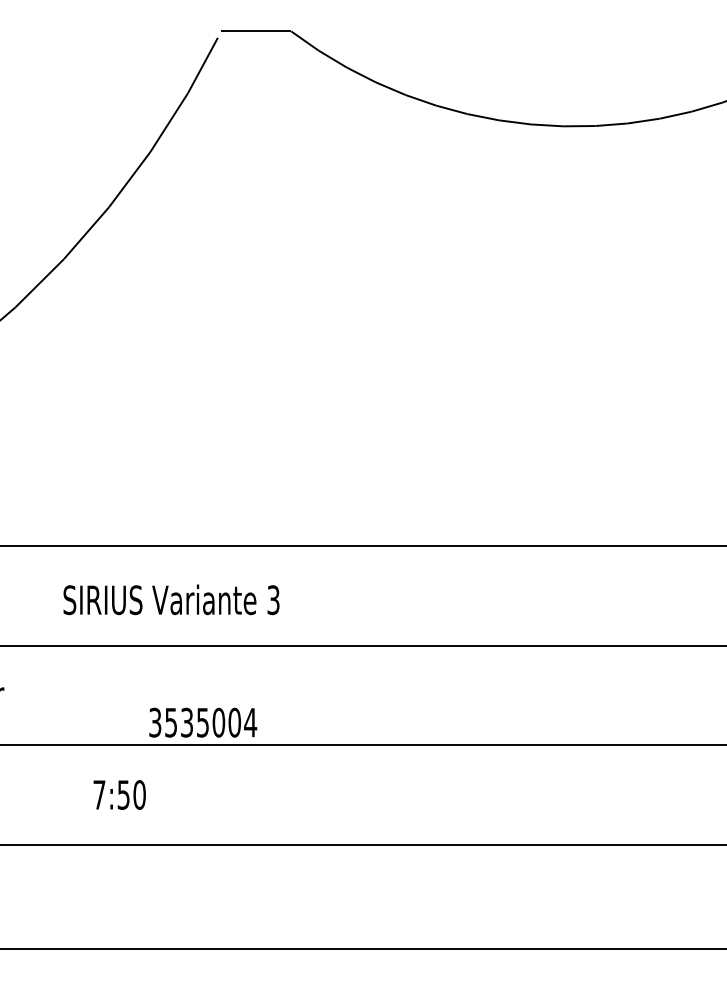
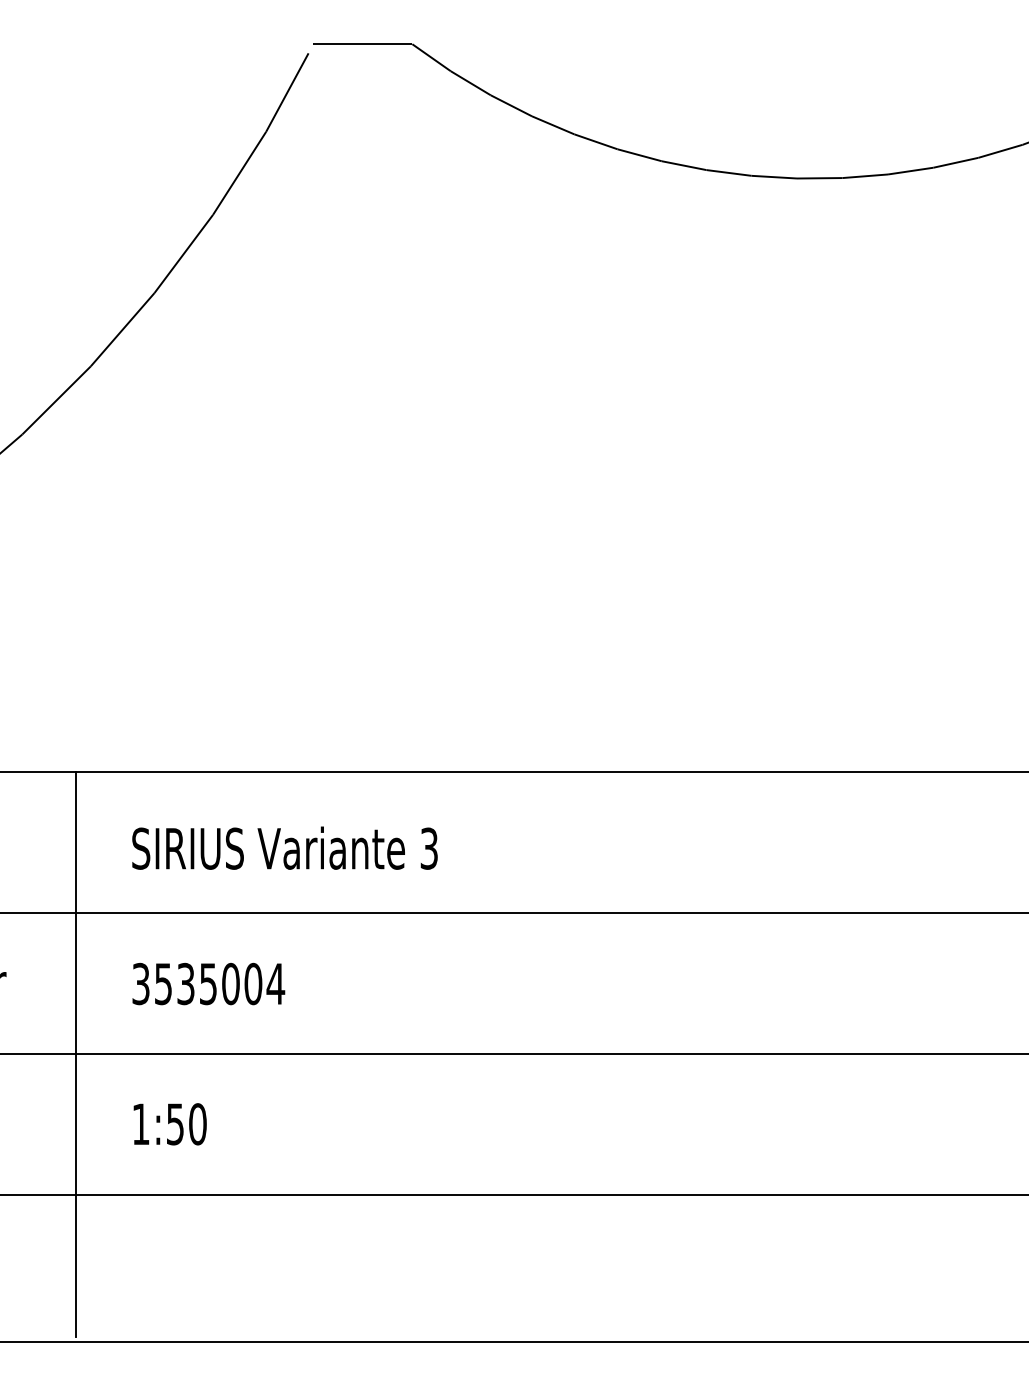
text: (171, 599) -> (284, 847), moved
text: (203, 722) -> (208, 983), moved
line: (53, 744) -> (76, 1053), added
text: (99, 794) -> (140, 1123), 7:50 -> 1:50

